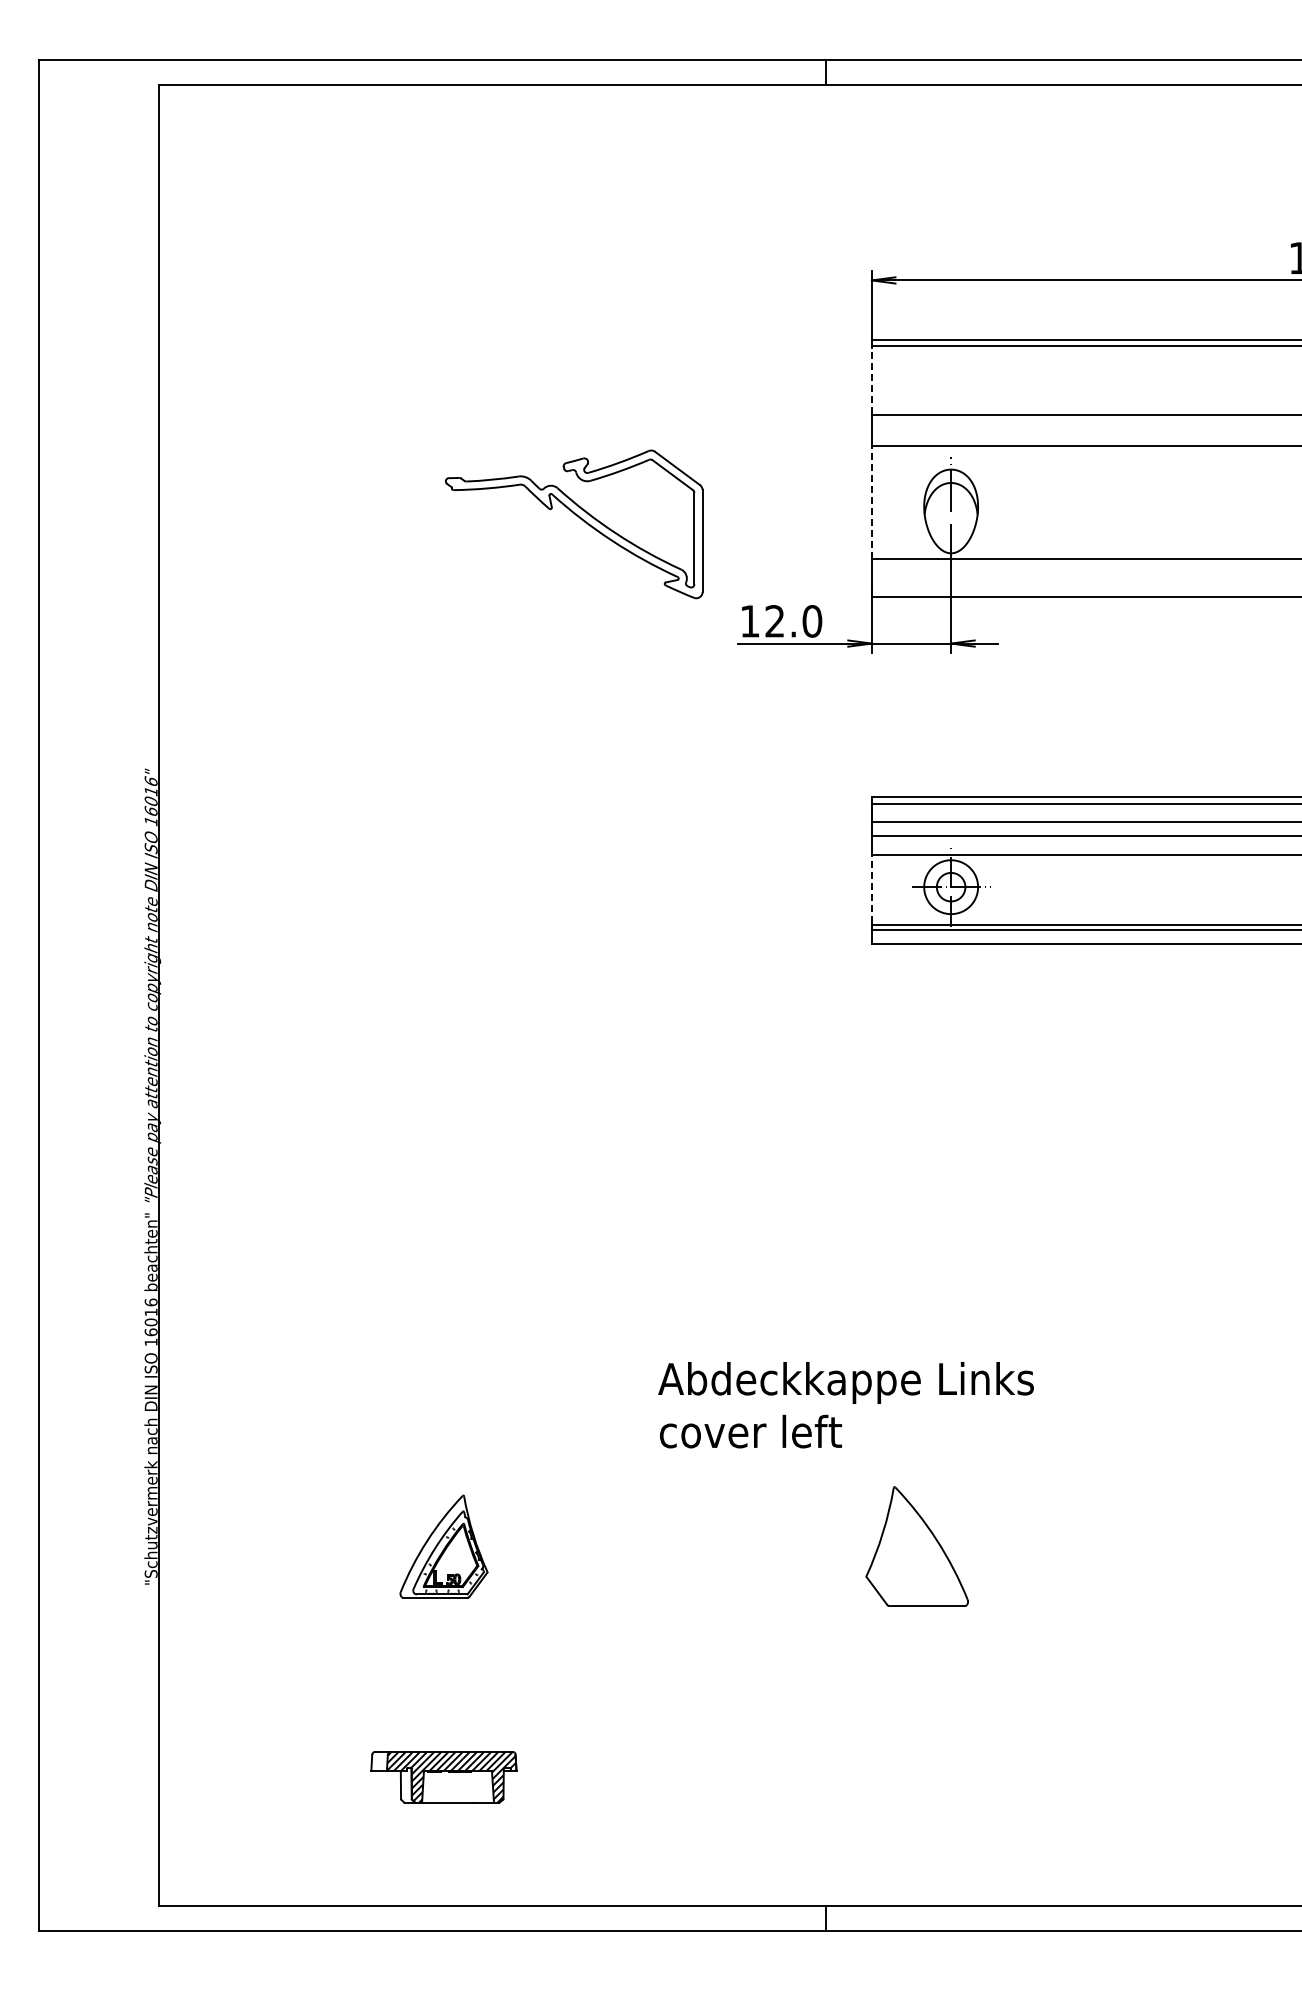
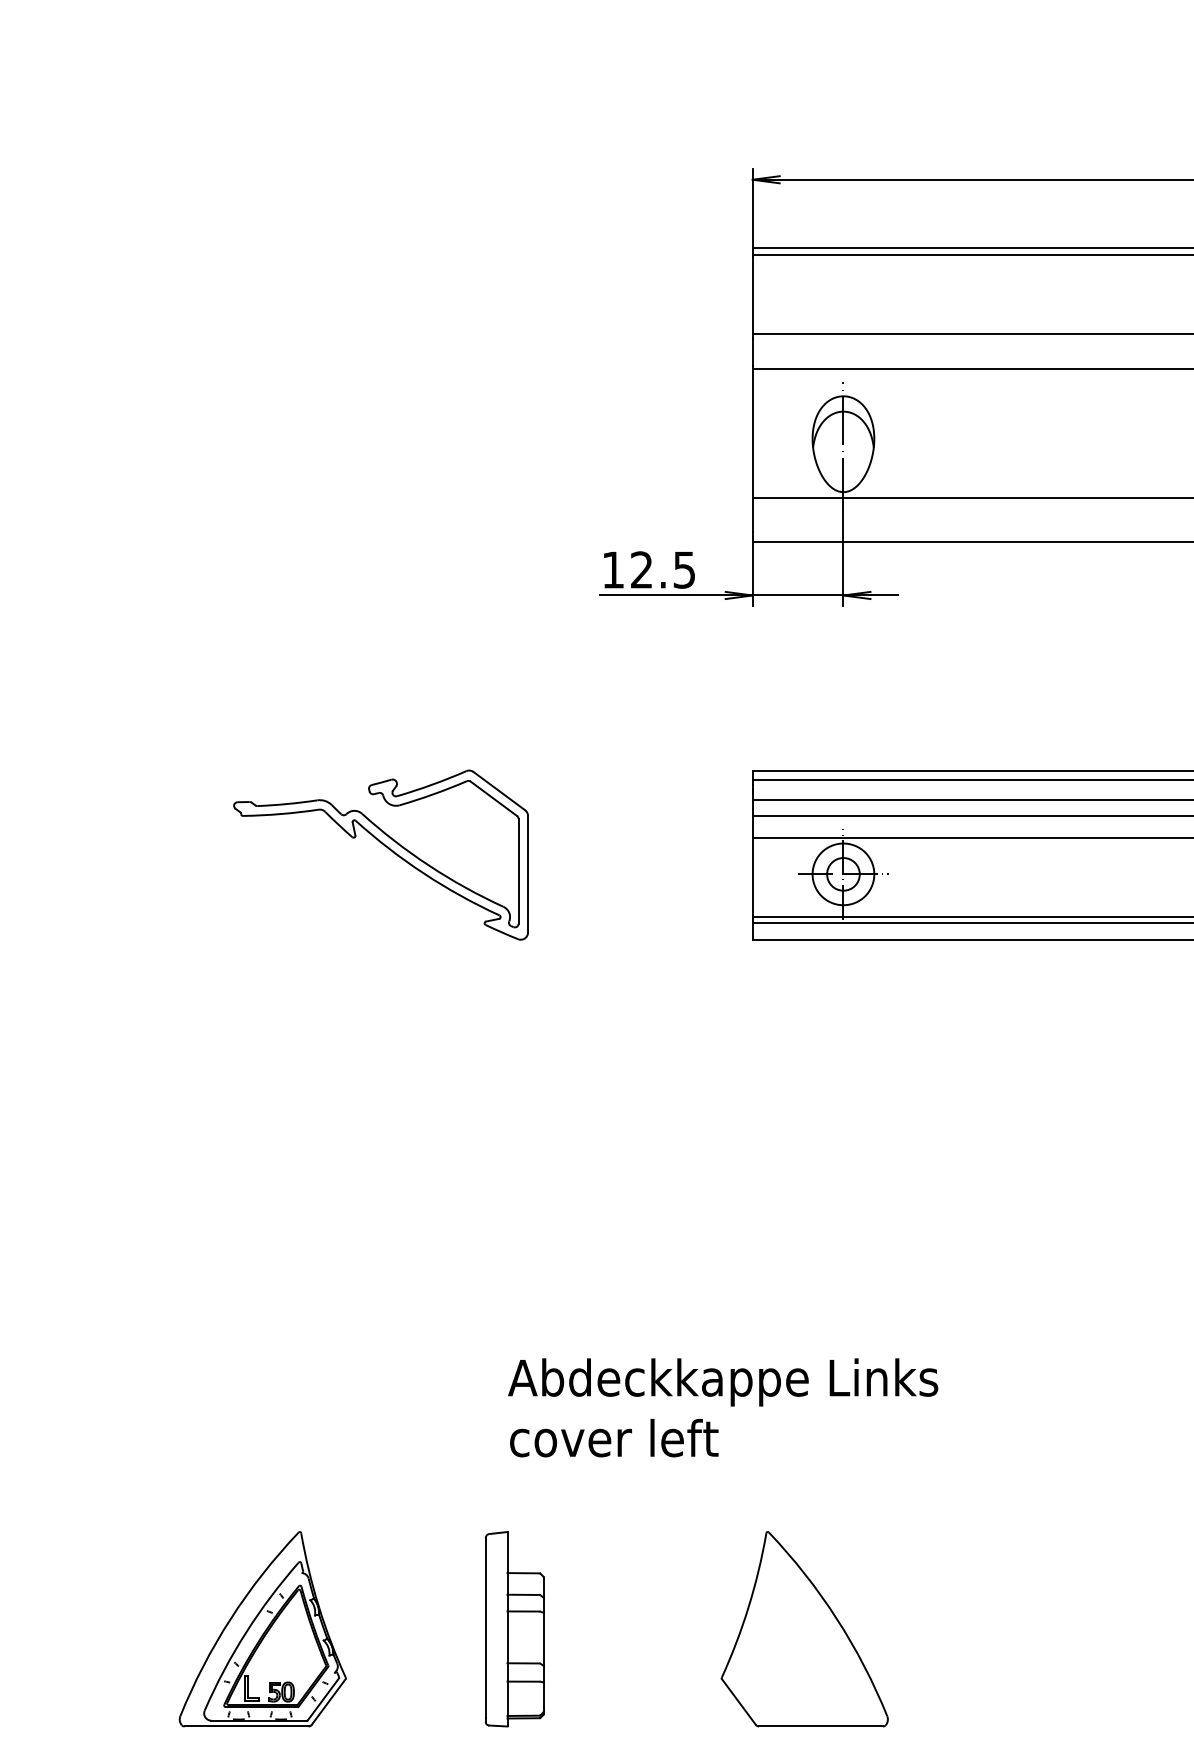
line: (871, 380) -> (752, 294), dashed -> solid
line: (871, 501) -> (752, 432), dashed -> solid
part: (579, 518) -> (387, 848), moved
text: (812, 621) -> (684, 570), 12.0 -> 12.5
line: (871, 889) -> (752, 877), dashed -> solid
text: (845, 1405) -> (722, 1408), moved
part: (443, 1546) -> (262, 1629), size x1.67
part: (663, 1546) -> (514, 1629), added
part: (916, 1546) -> (803, 1629), size x1.43

